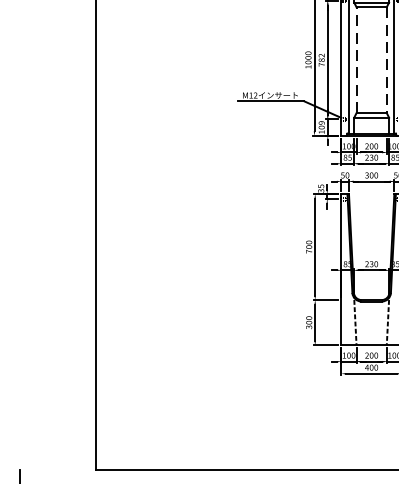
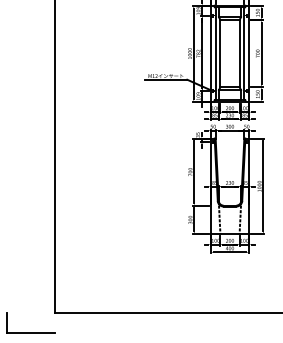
line: (356, 59) -> (220, 53), dashed -> solid
line: (386, 59) -> (239, 53), dashed -> solid

